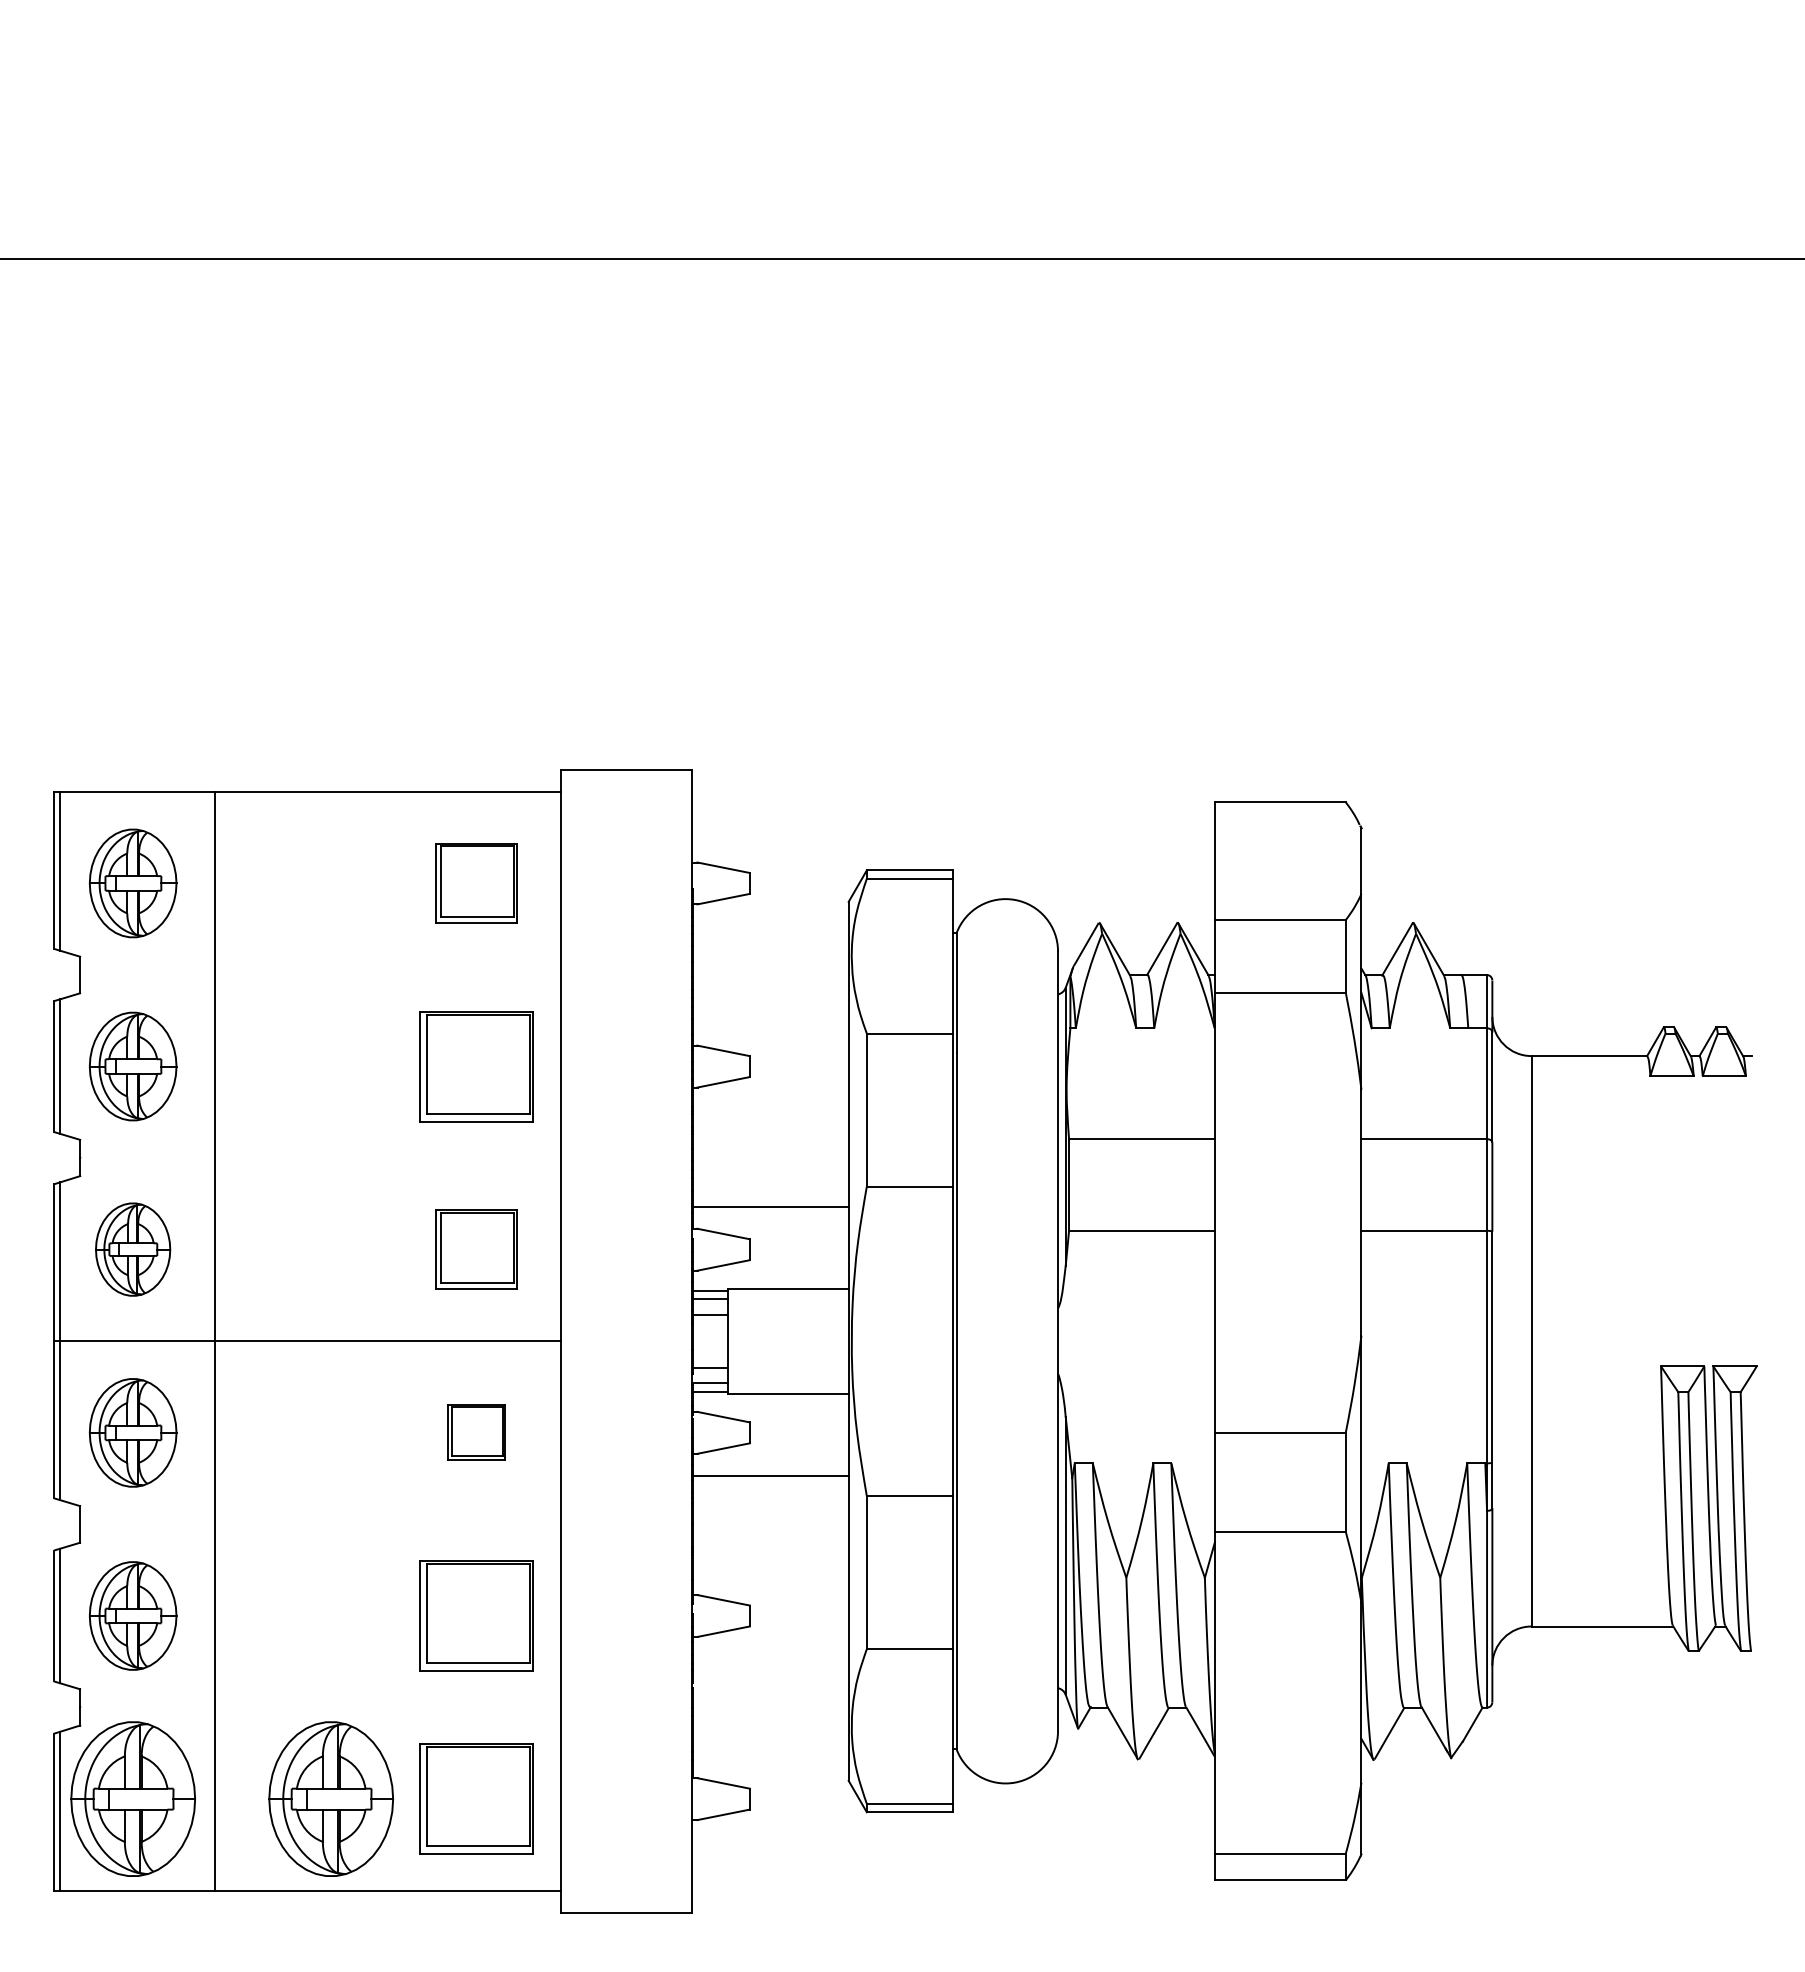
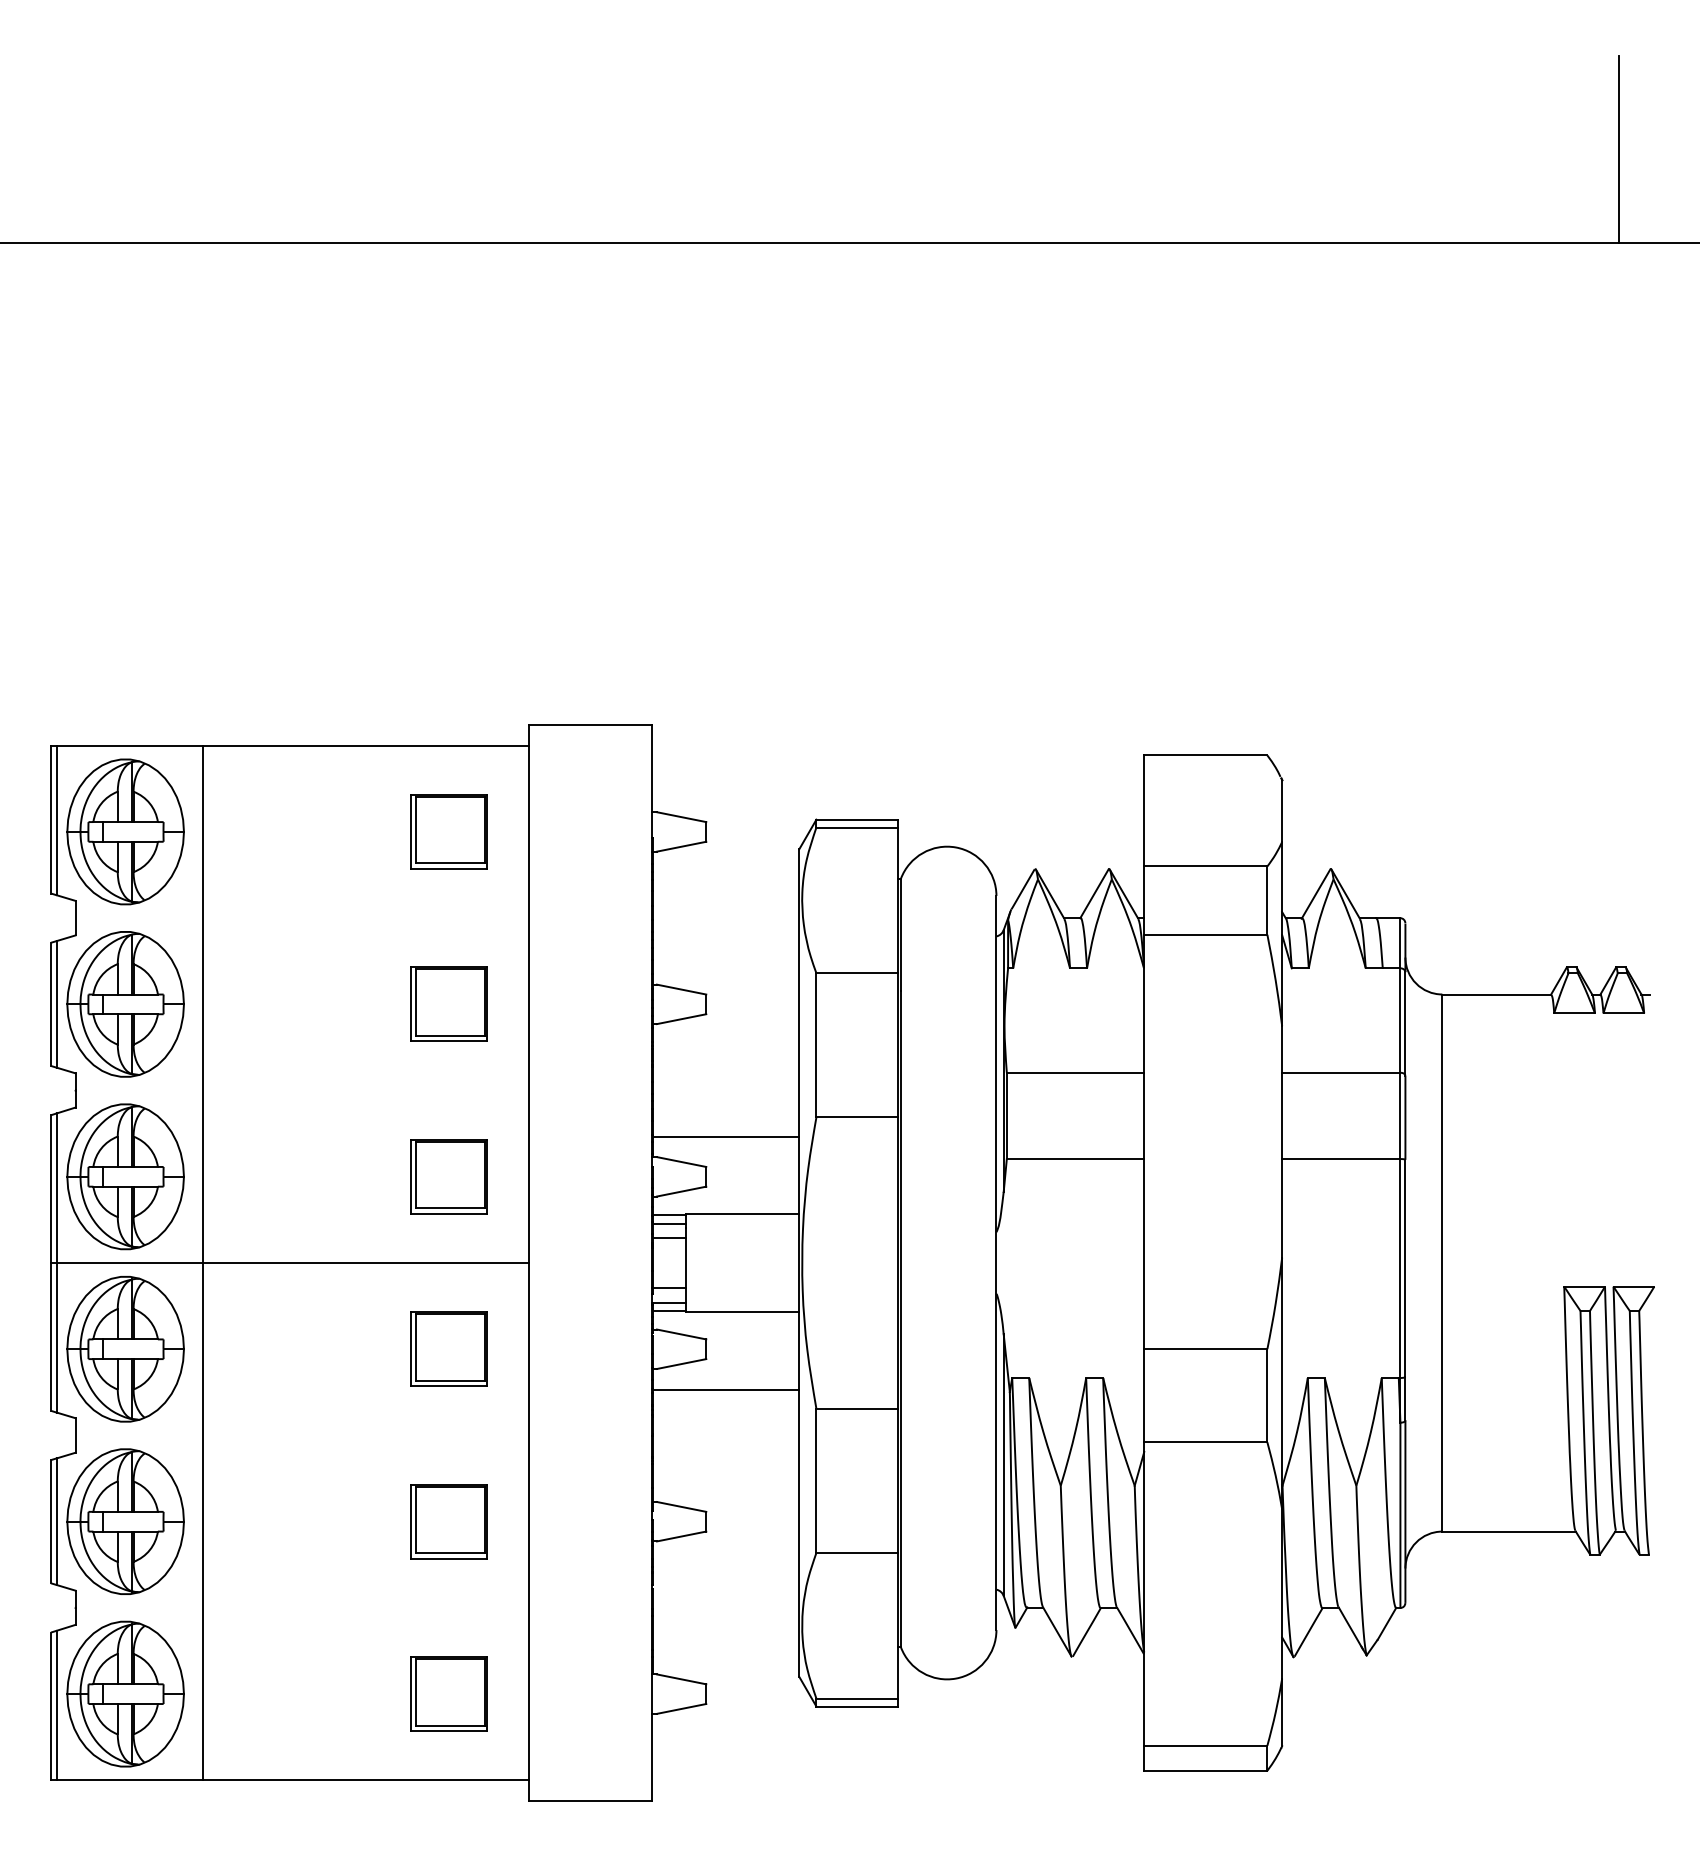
line: (1719, 158) -> (1619, 149), added
part: (132, 883) -> (124, 831), size x1.43
part: (132, 1066) -> (124, 1004), size x1.43
part: (476, 1066) -> (448, 1004), size x0.71
part: (132, 1249) -> (124, 1176), size x1.67
part: (132, 1432) -> (124, 1348), size x1.43
part: (476, 1432) -> (448, 1348), size x1.43
part: (132, 1615) -> (124, 1521), size x1.43
part: (476, 1615) -> (448, 1521), size x0.71
part: (330, 1798) -> (311, 1693), removed
part: (476, 1798) -> (448, 1693), size x0.71

